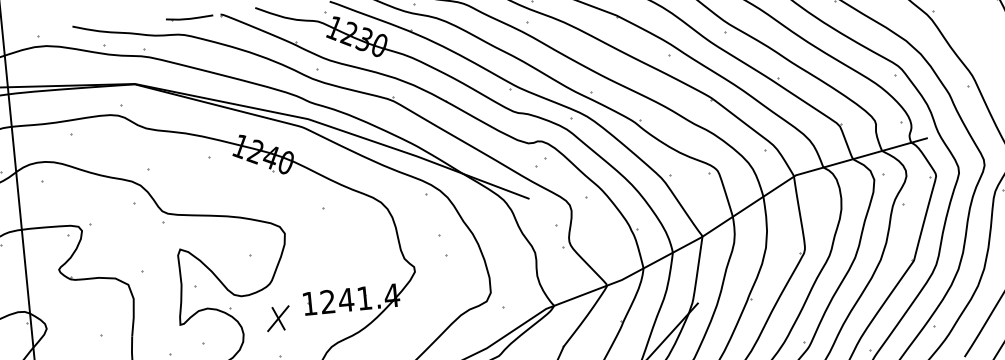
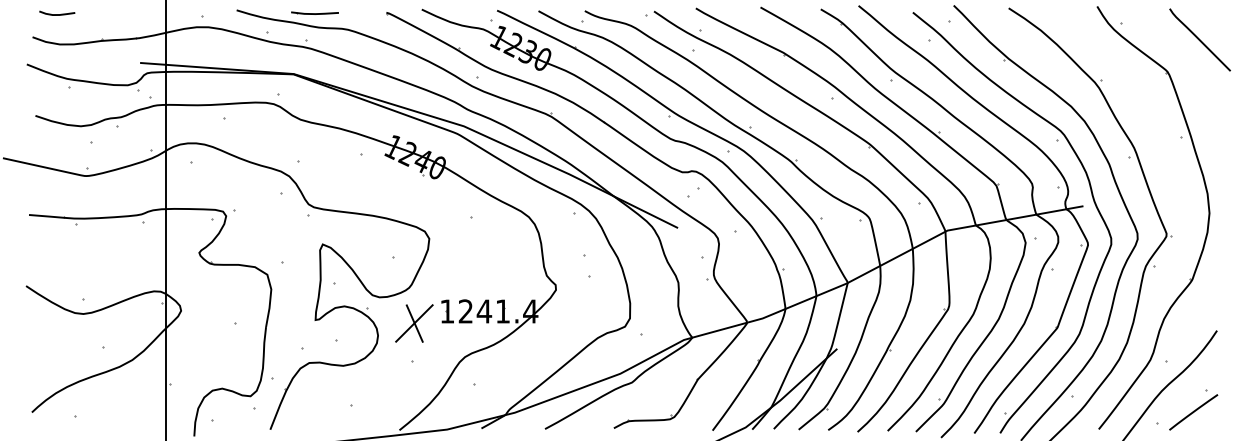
line: (189, 18) -> (314, 13), moved
part: (278, 318) -> (414, 323), size x1.6

